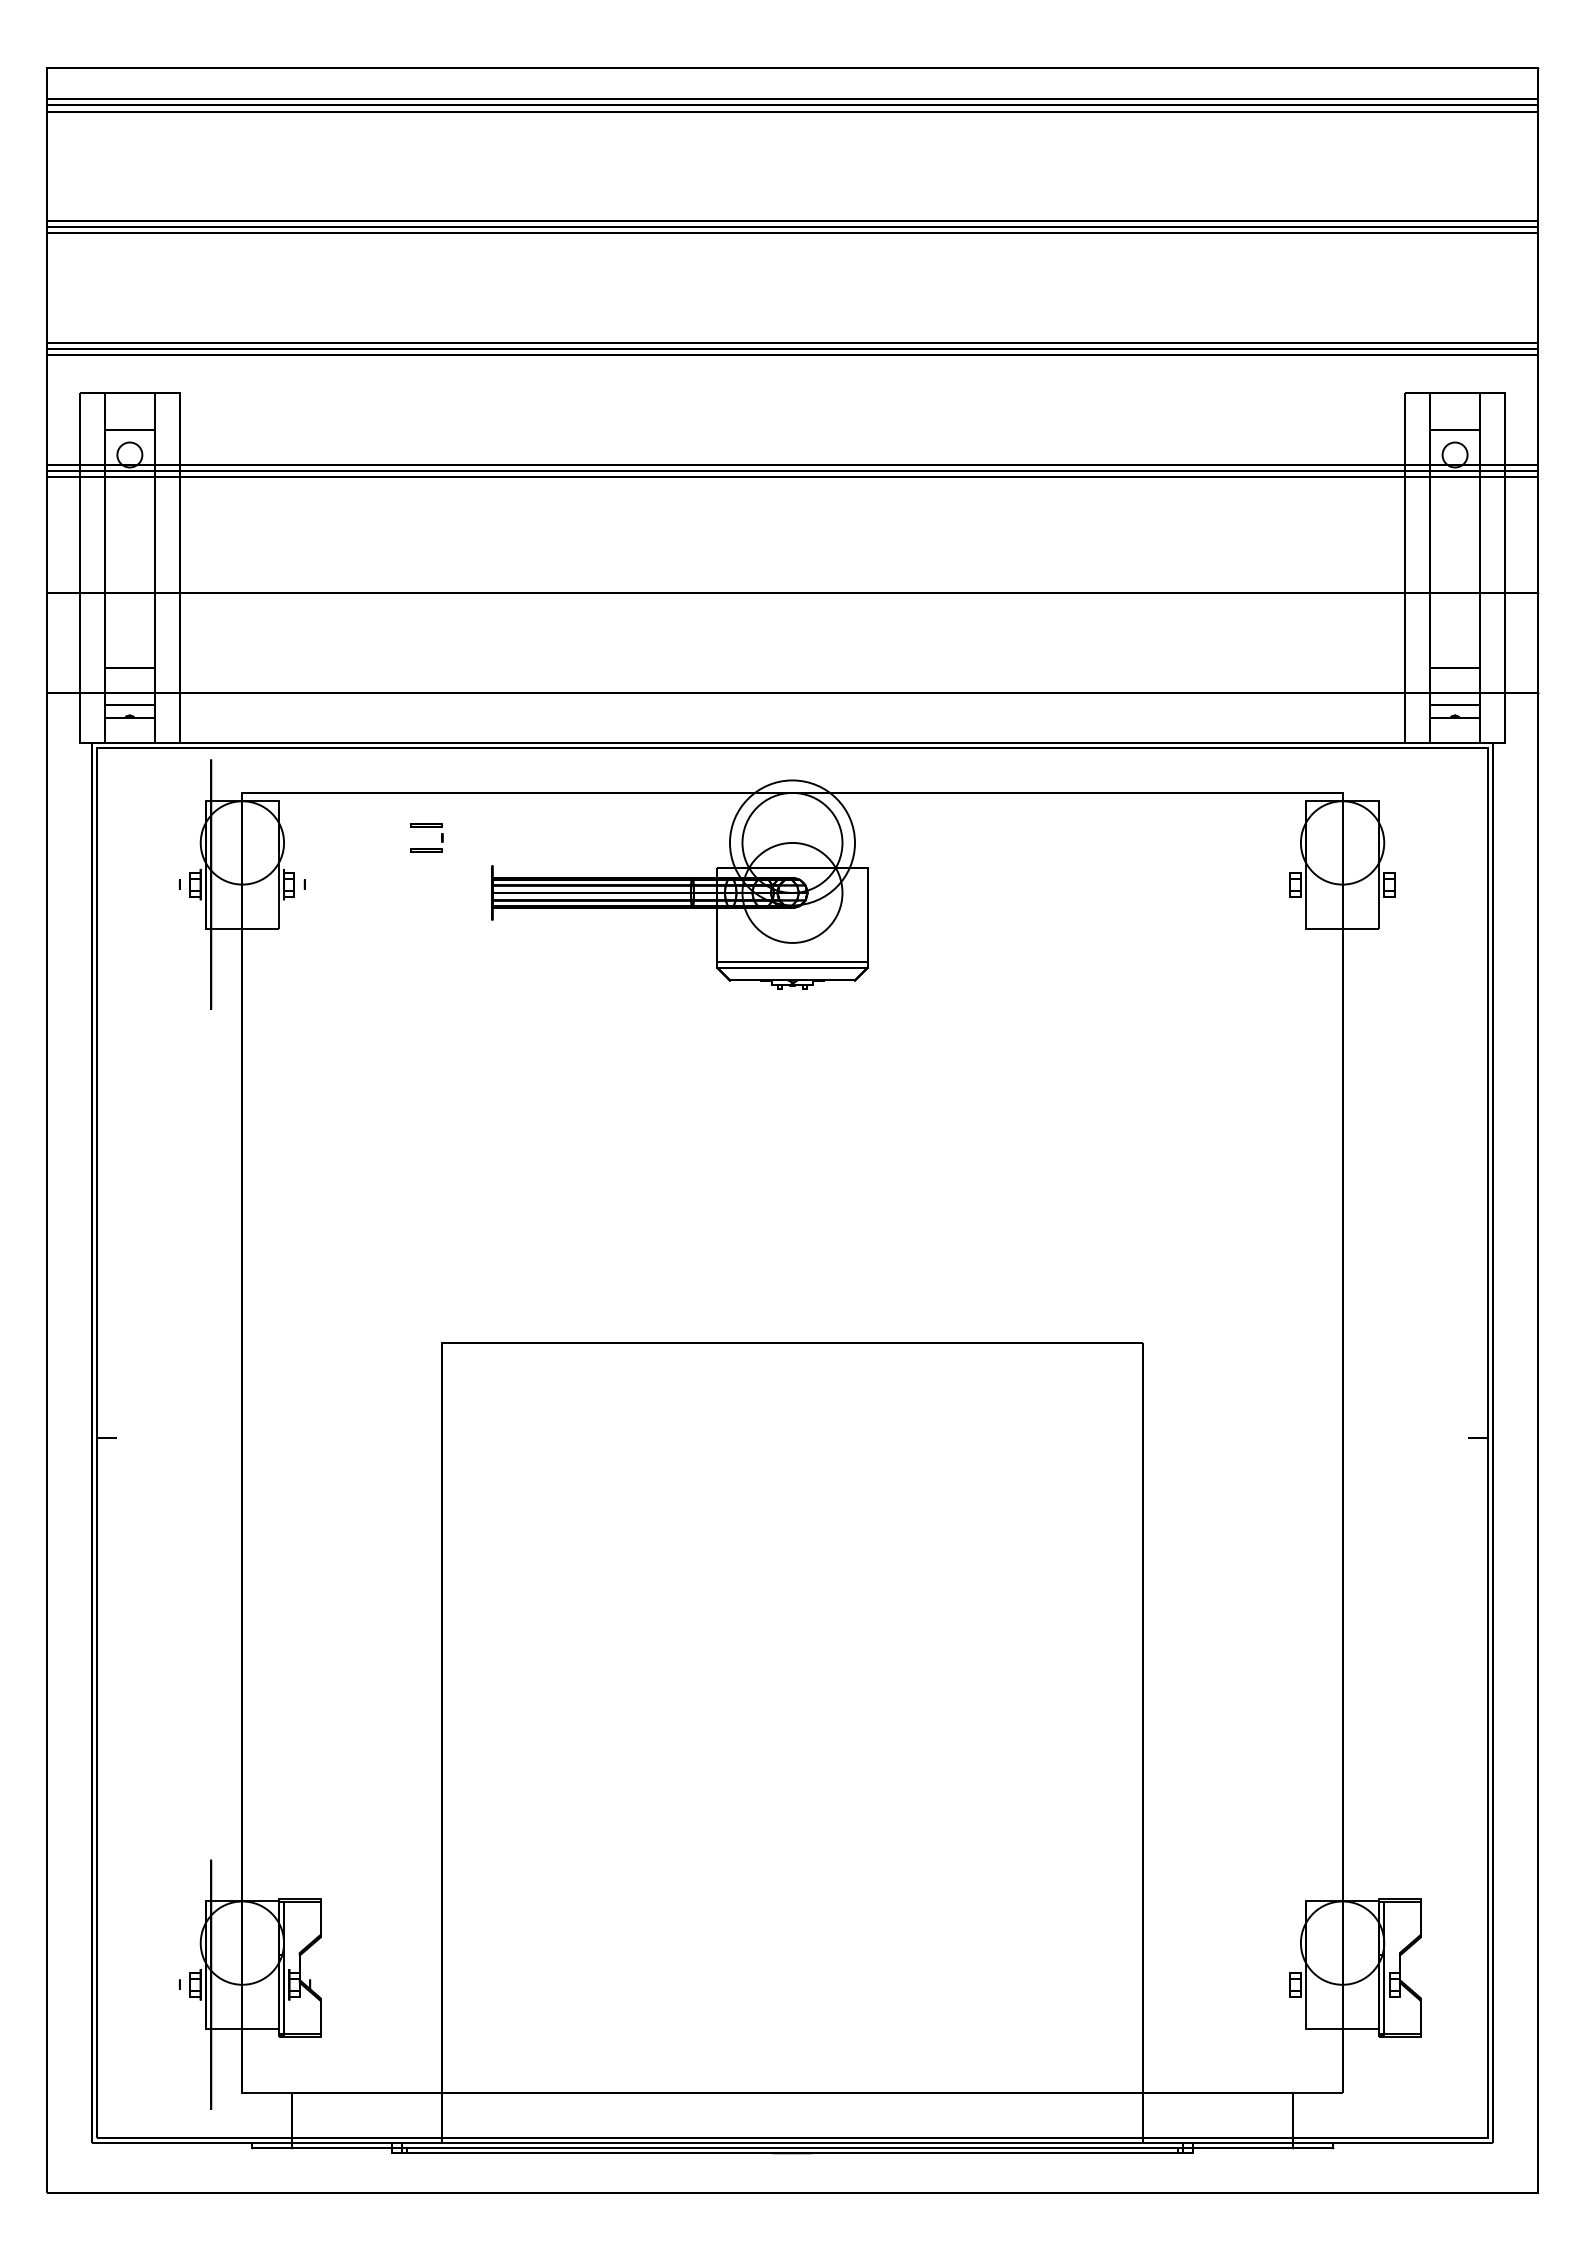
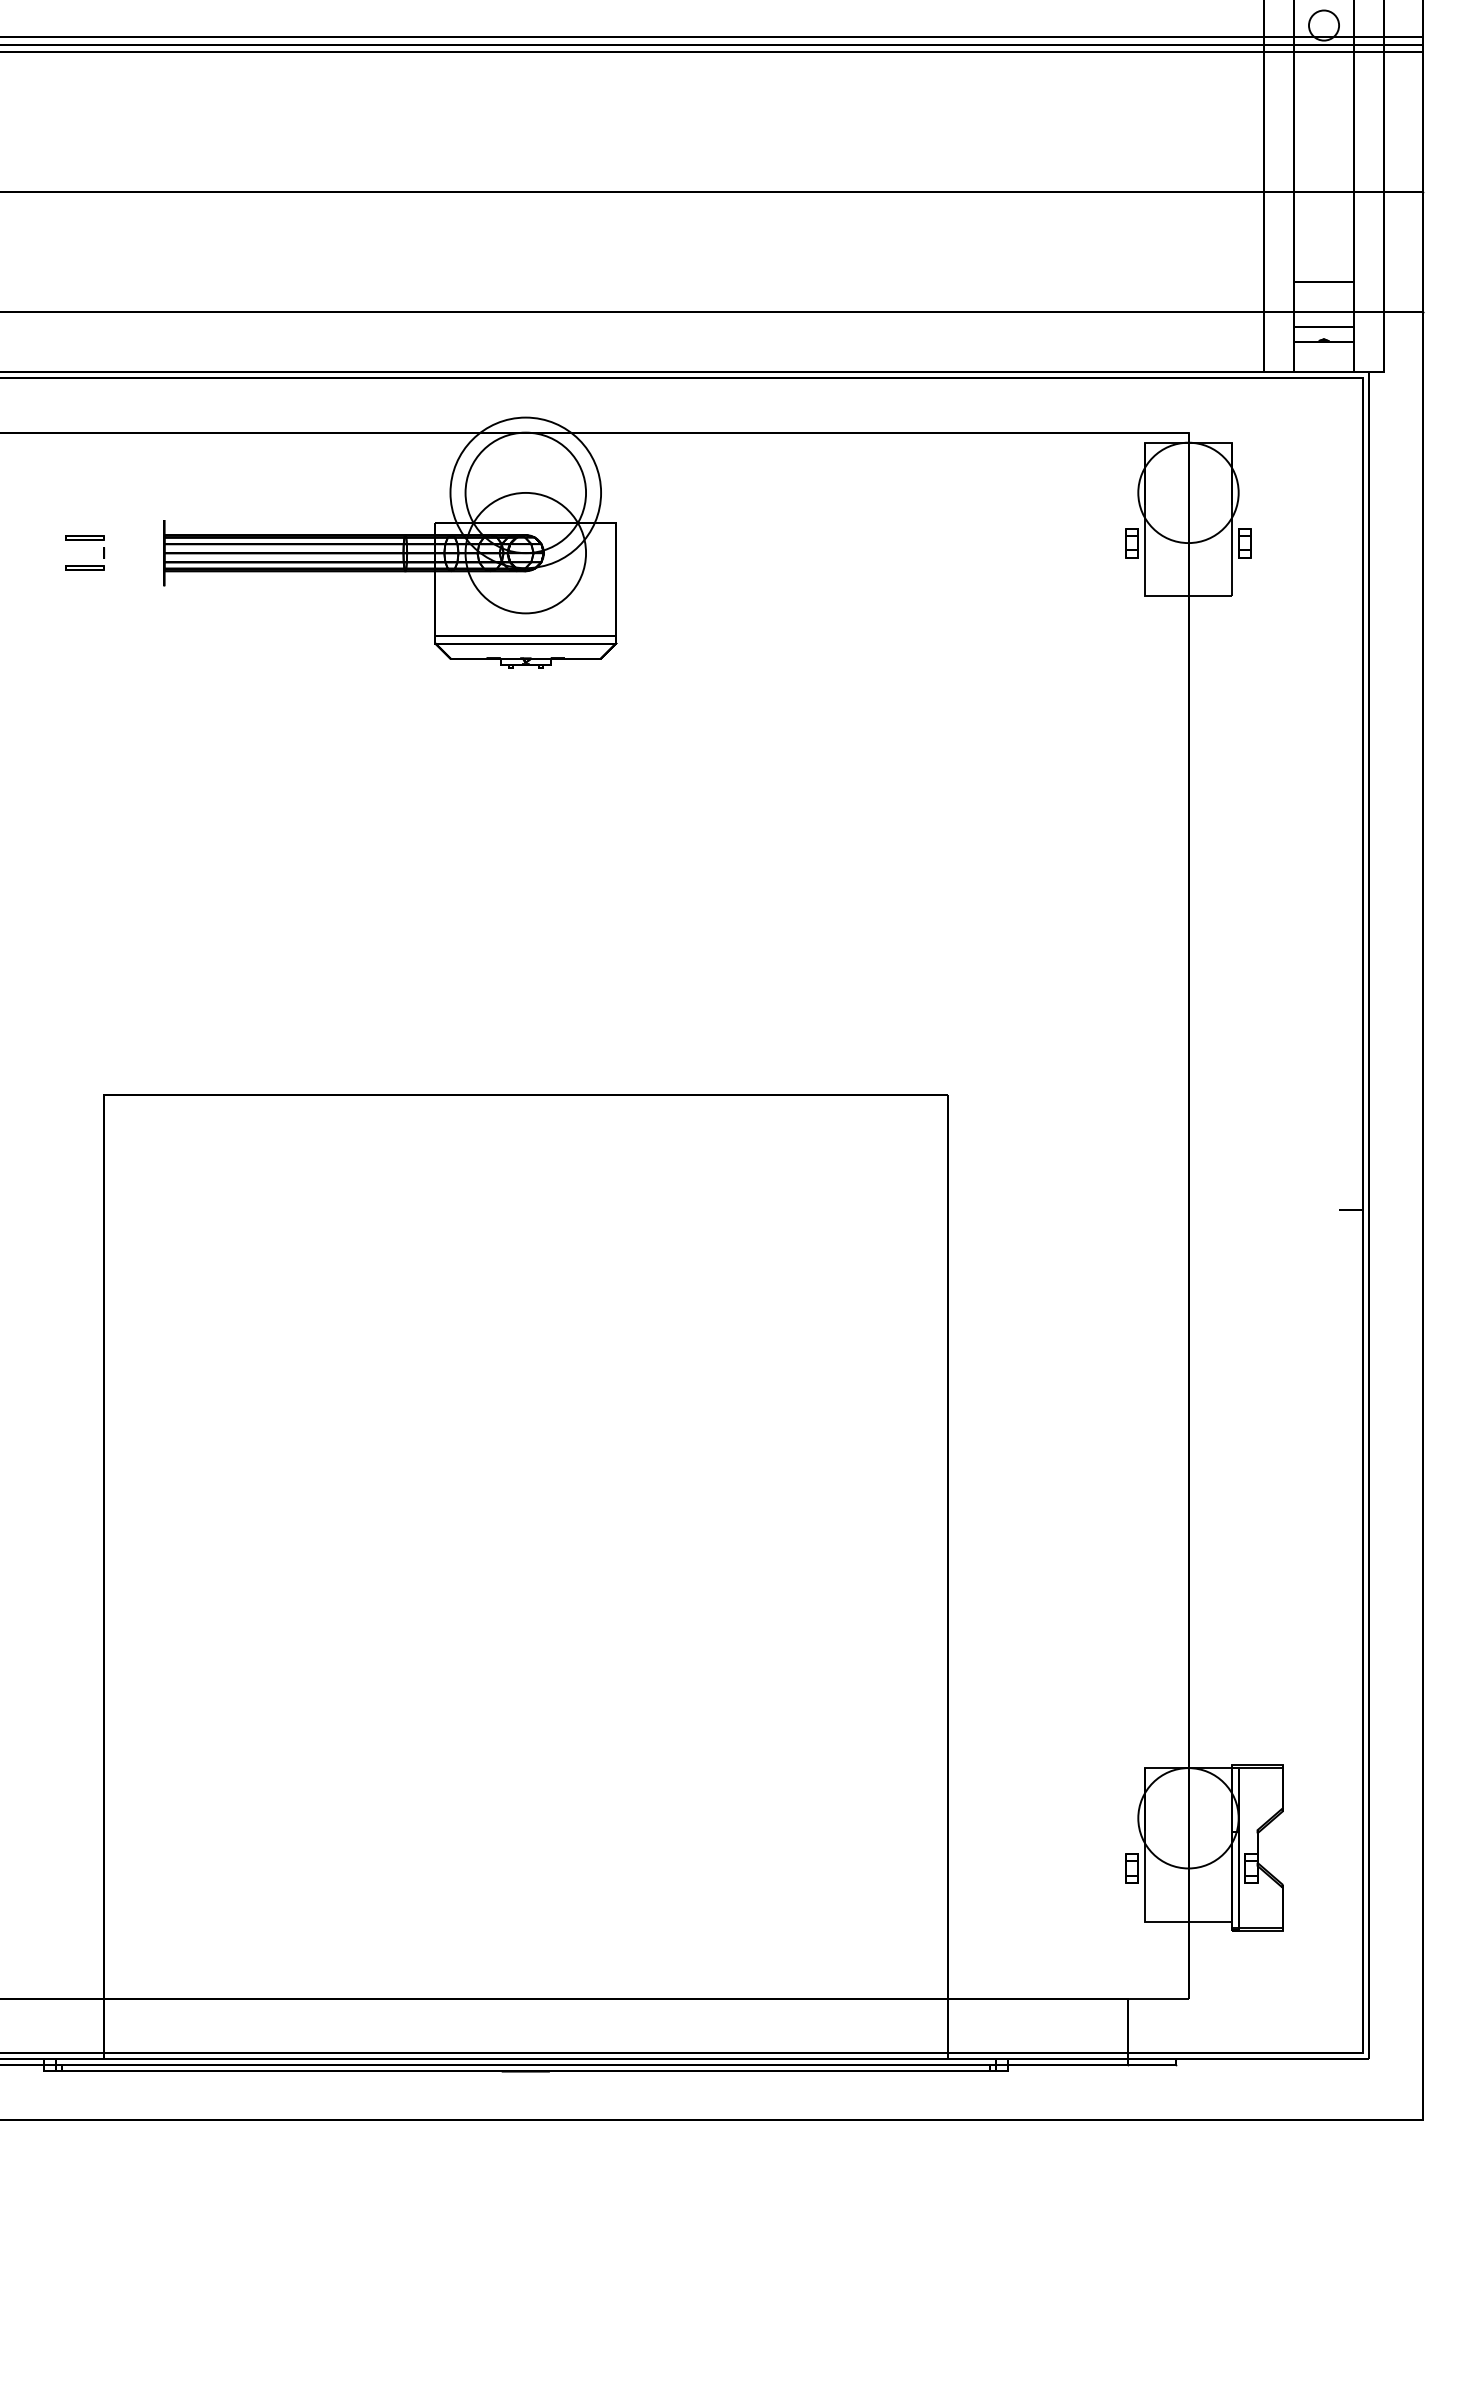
part: (426, 827) -> (84, 540), moved

